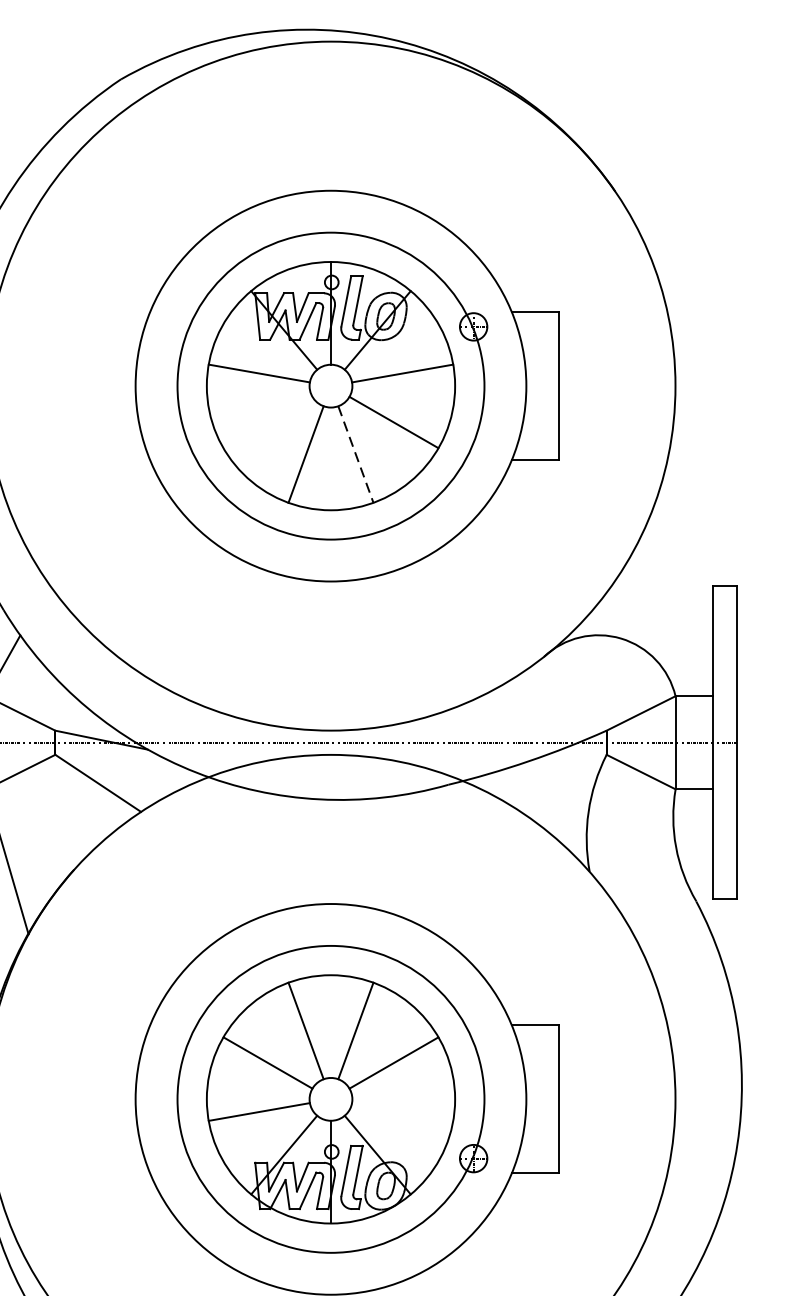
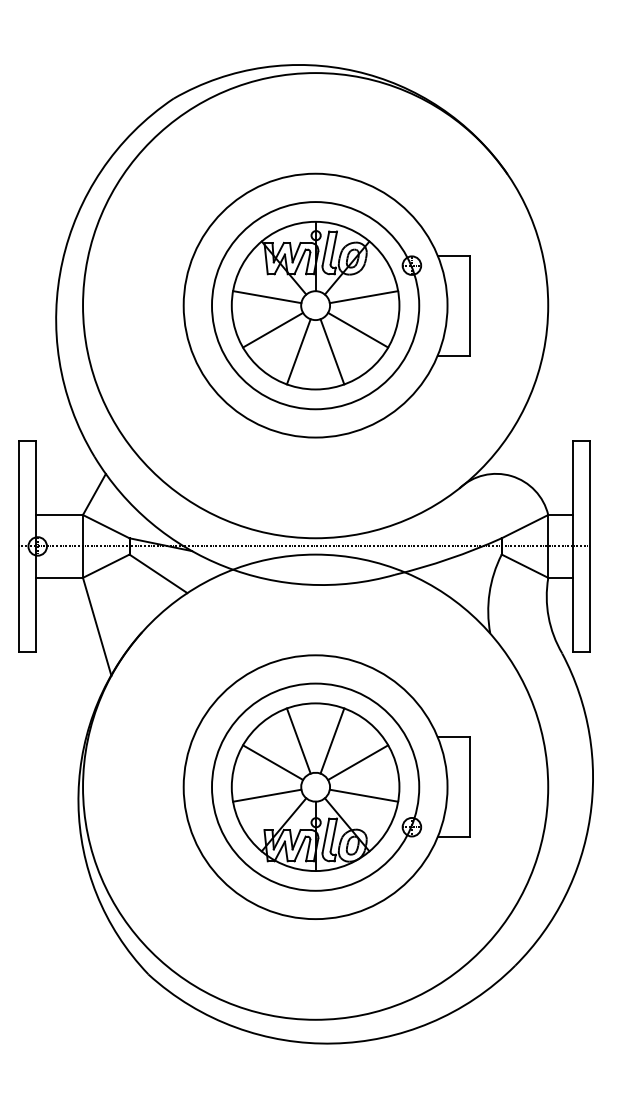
line: (268, 421) -> (273, 329), added
line: (355, 454) -> (332, 351), dashed -> solid
line: (401, 1111) -> (363, 795), added

